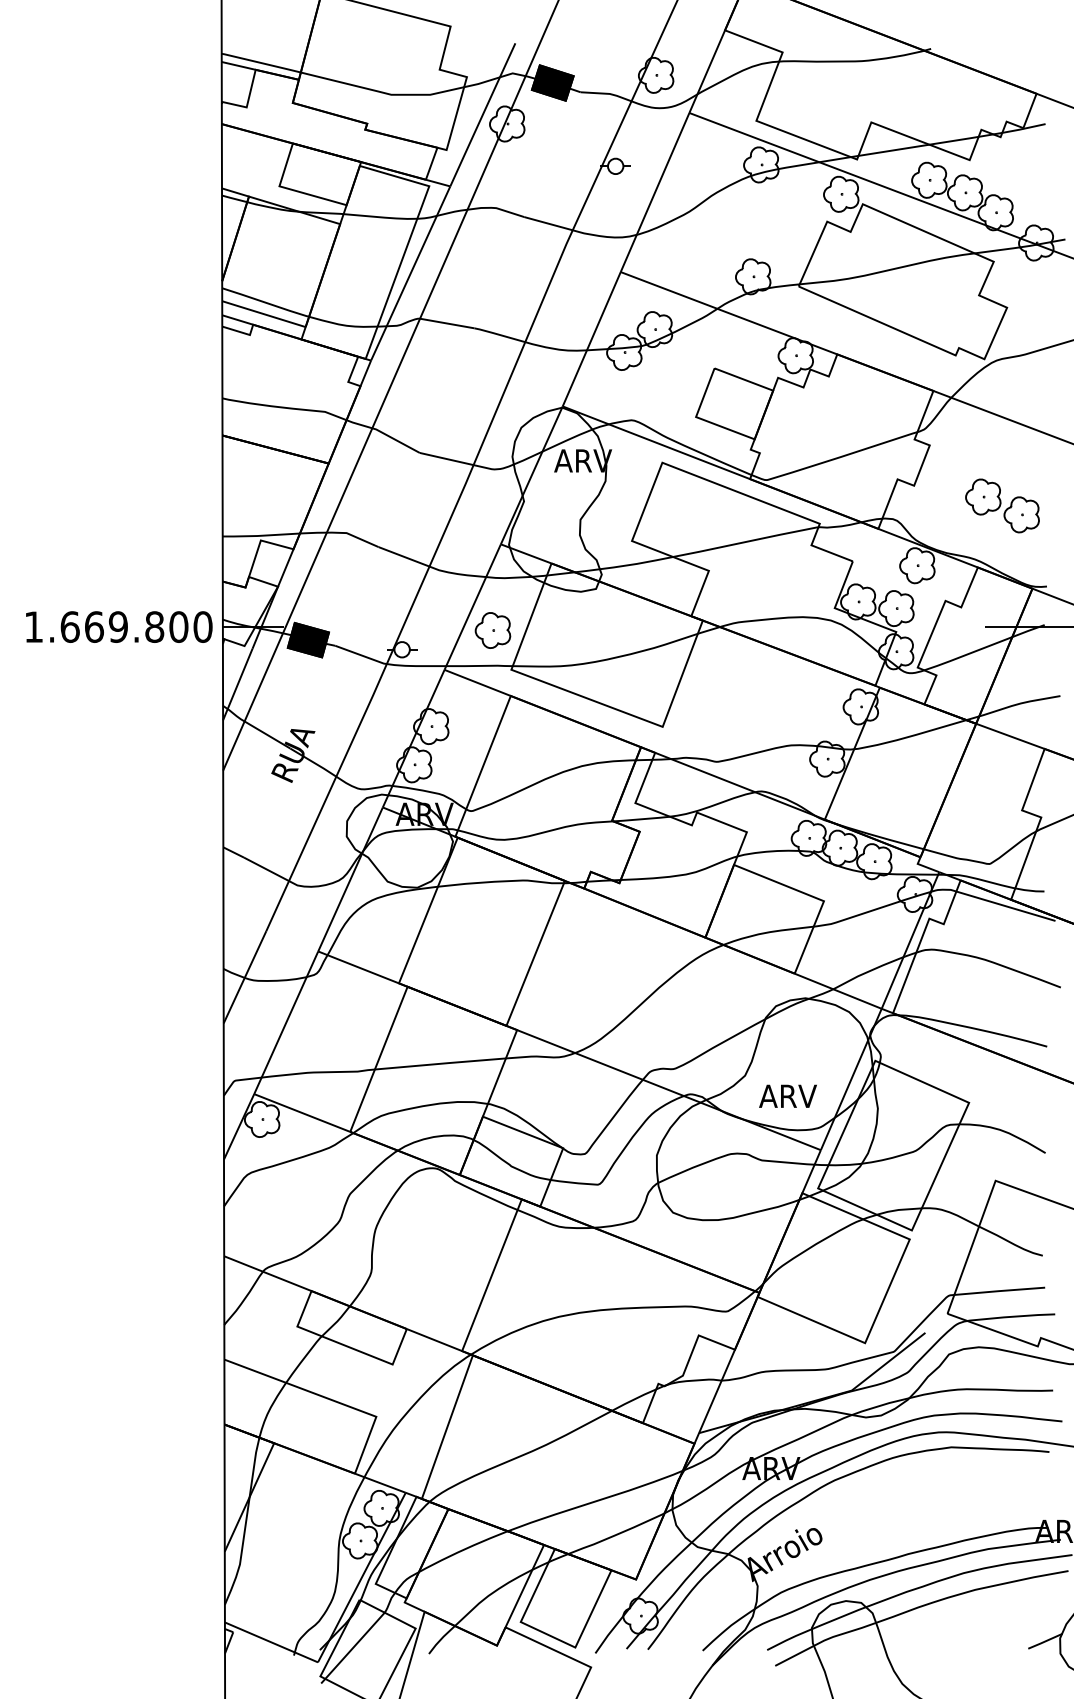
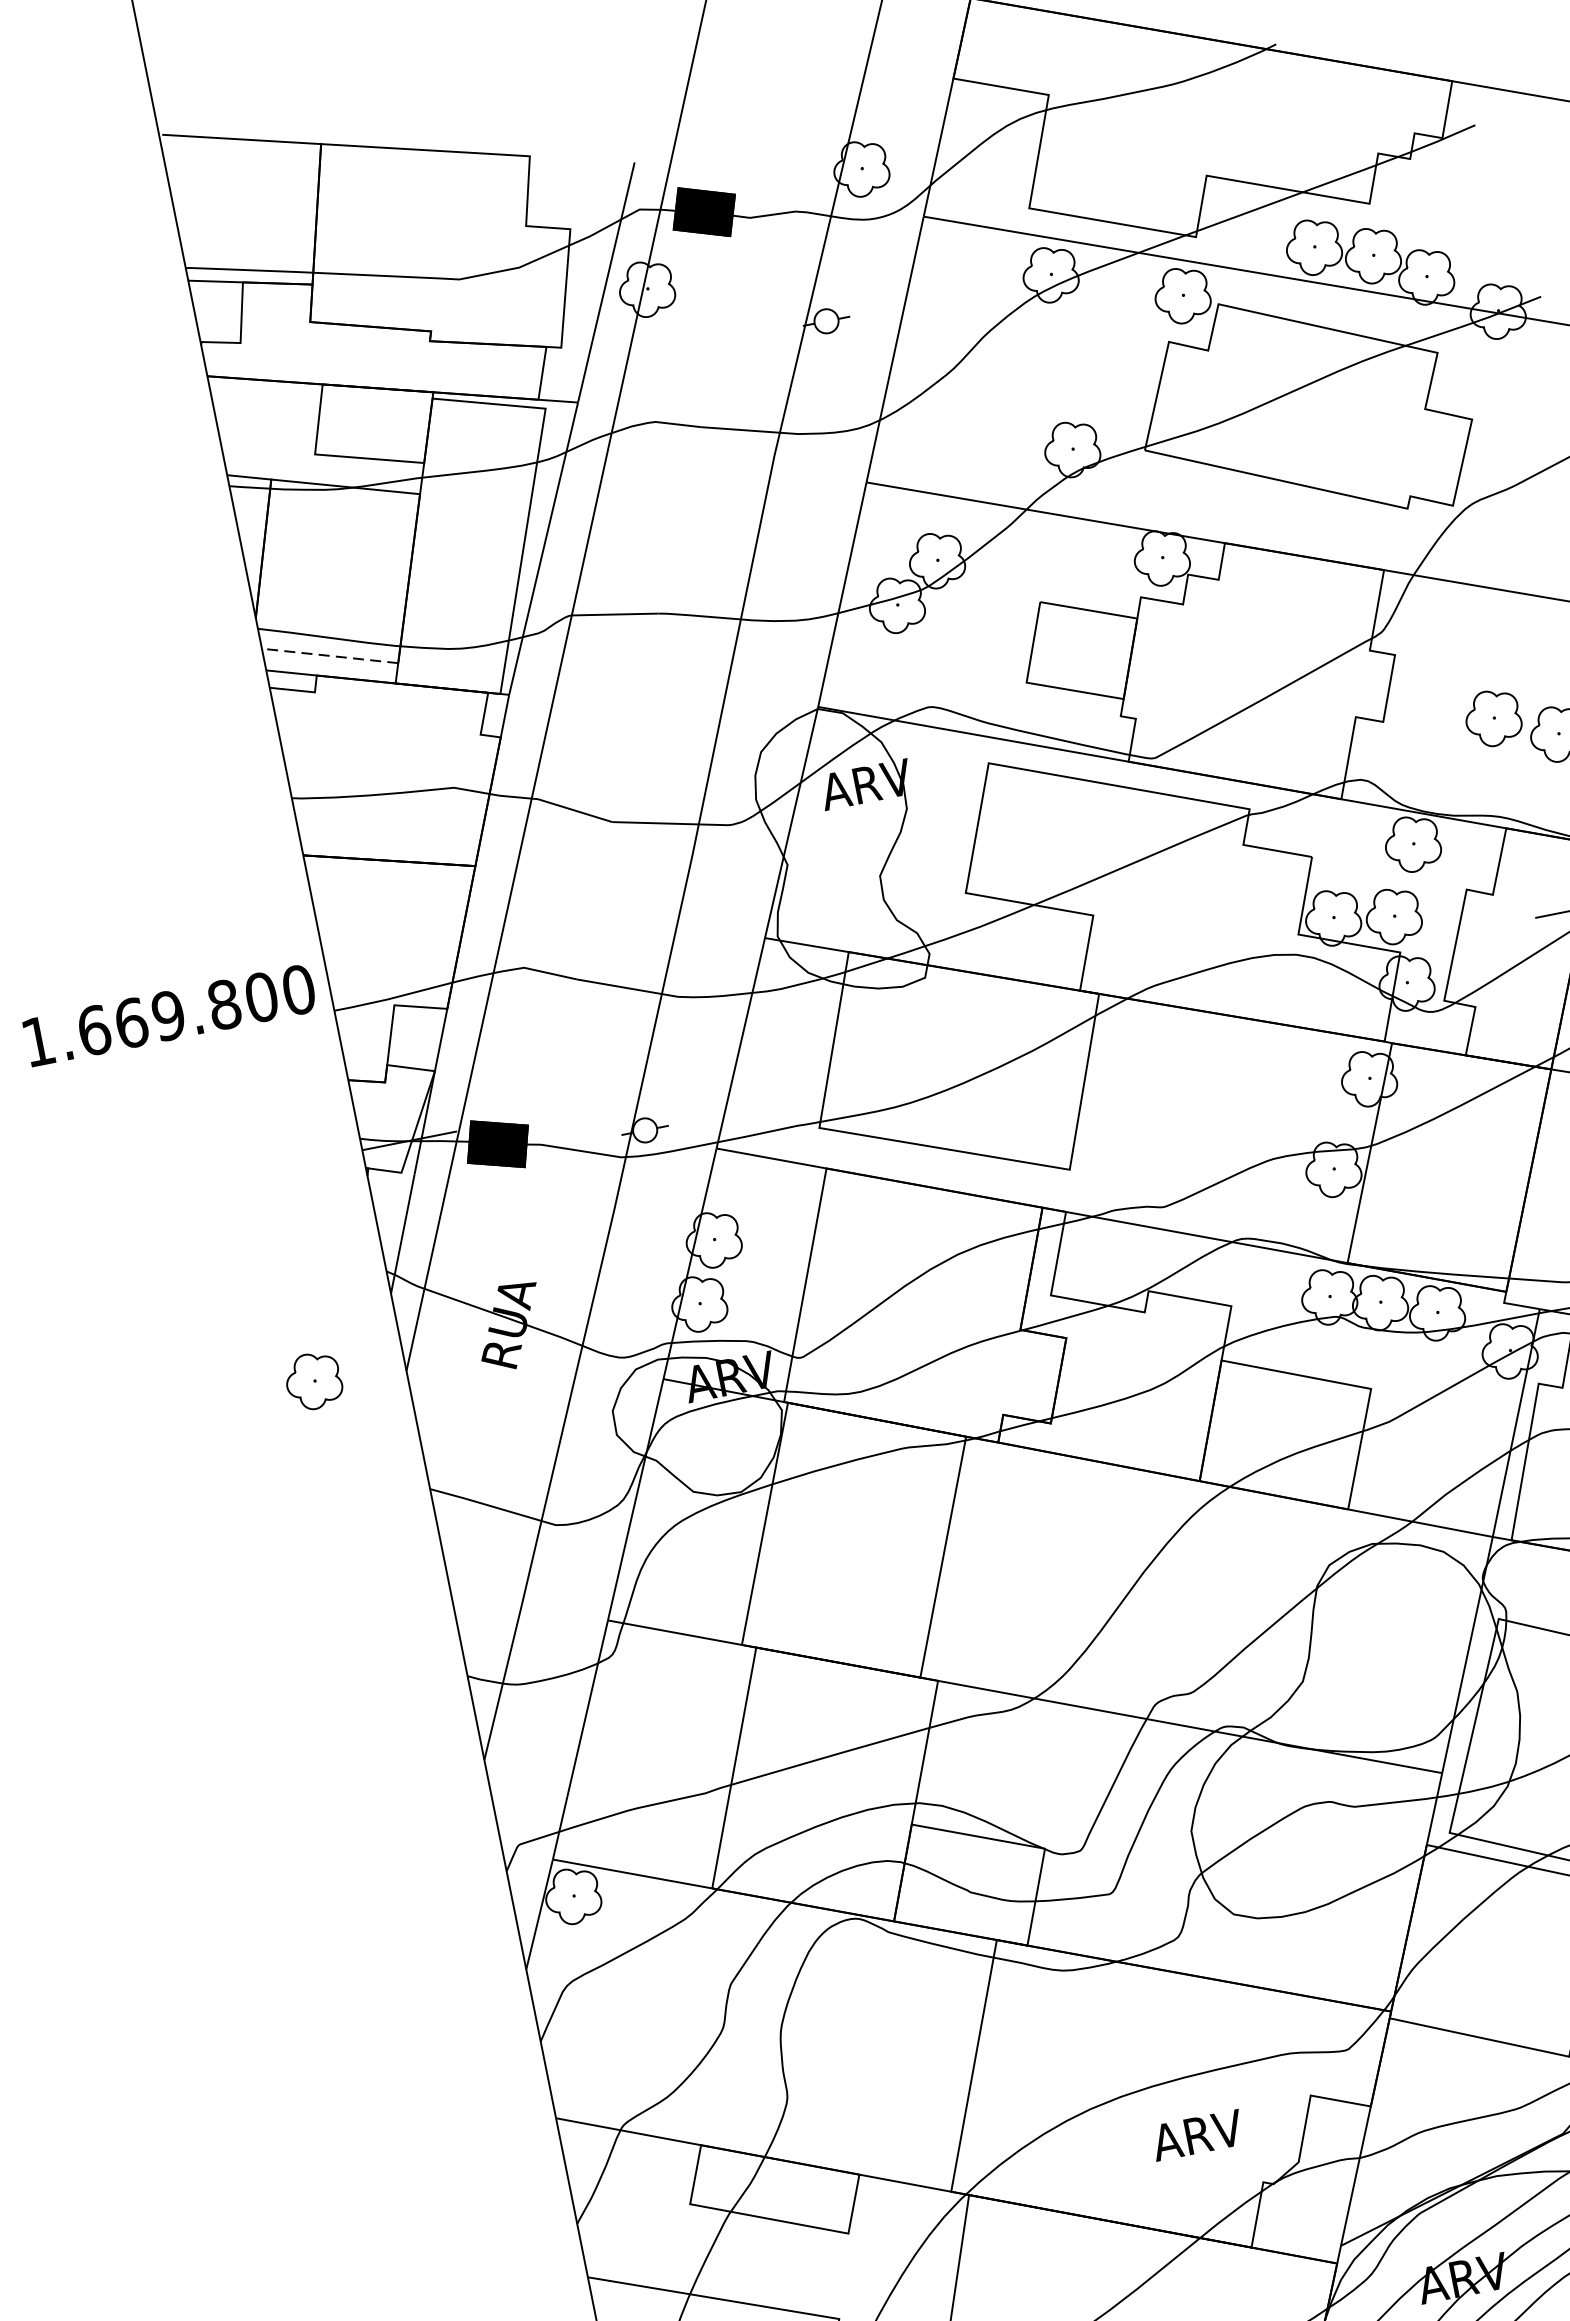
line: (263, 314) -> (329, 656), solid -> dashed
text: (119, 626) -> (170, 1014), moved
part: (492, 630) -> (313, 1381), moved
text: (787, 1095) -> (1196, 2134), moved

